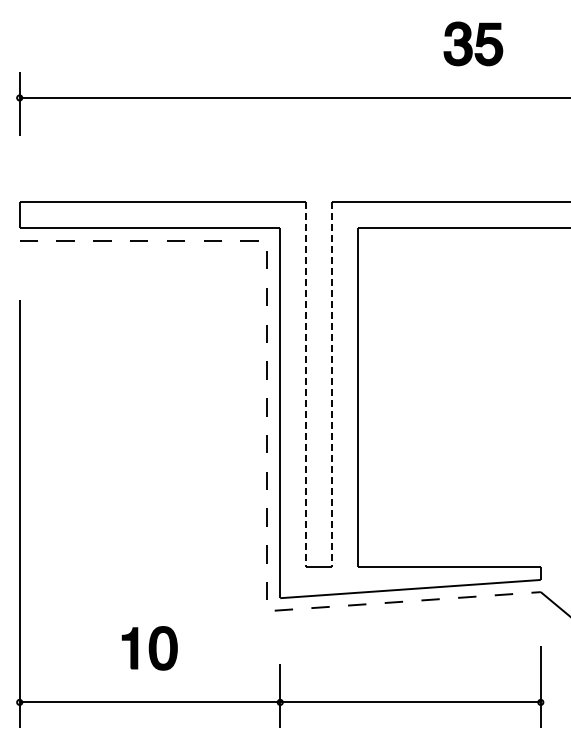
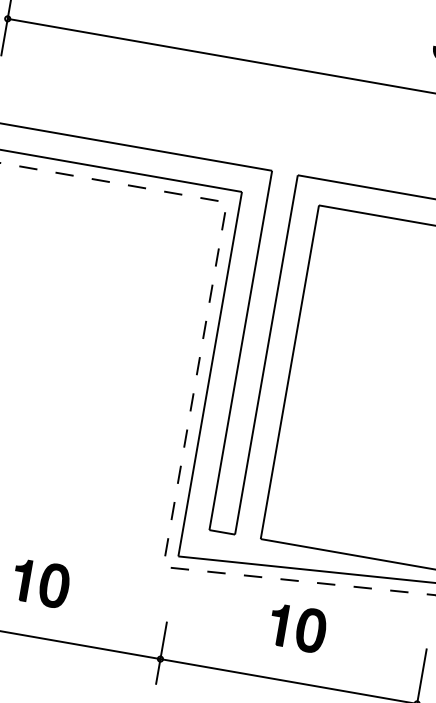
line: (306, 385) -> (240, 351), dashed -> solid
line: (332, 385) -> (266, 355), dashed -> solid
part: (410, 648) -> (298, 628), added

